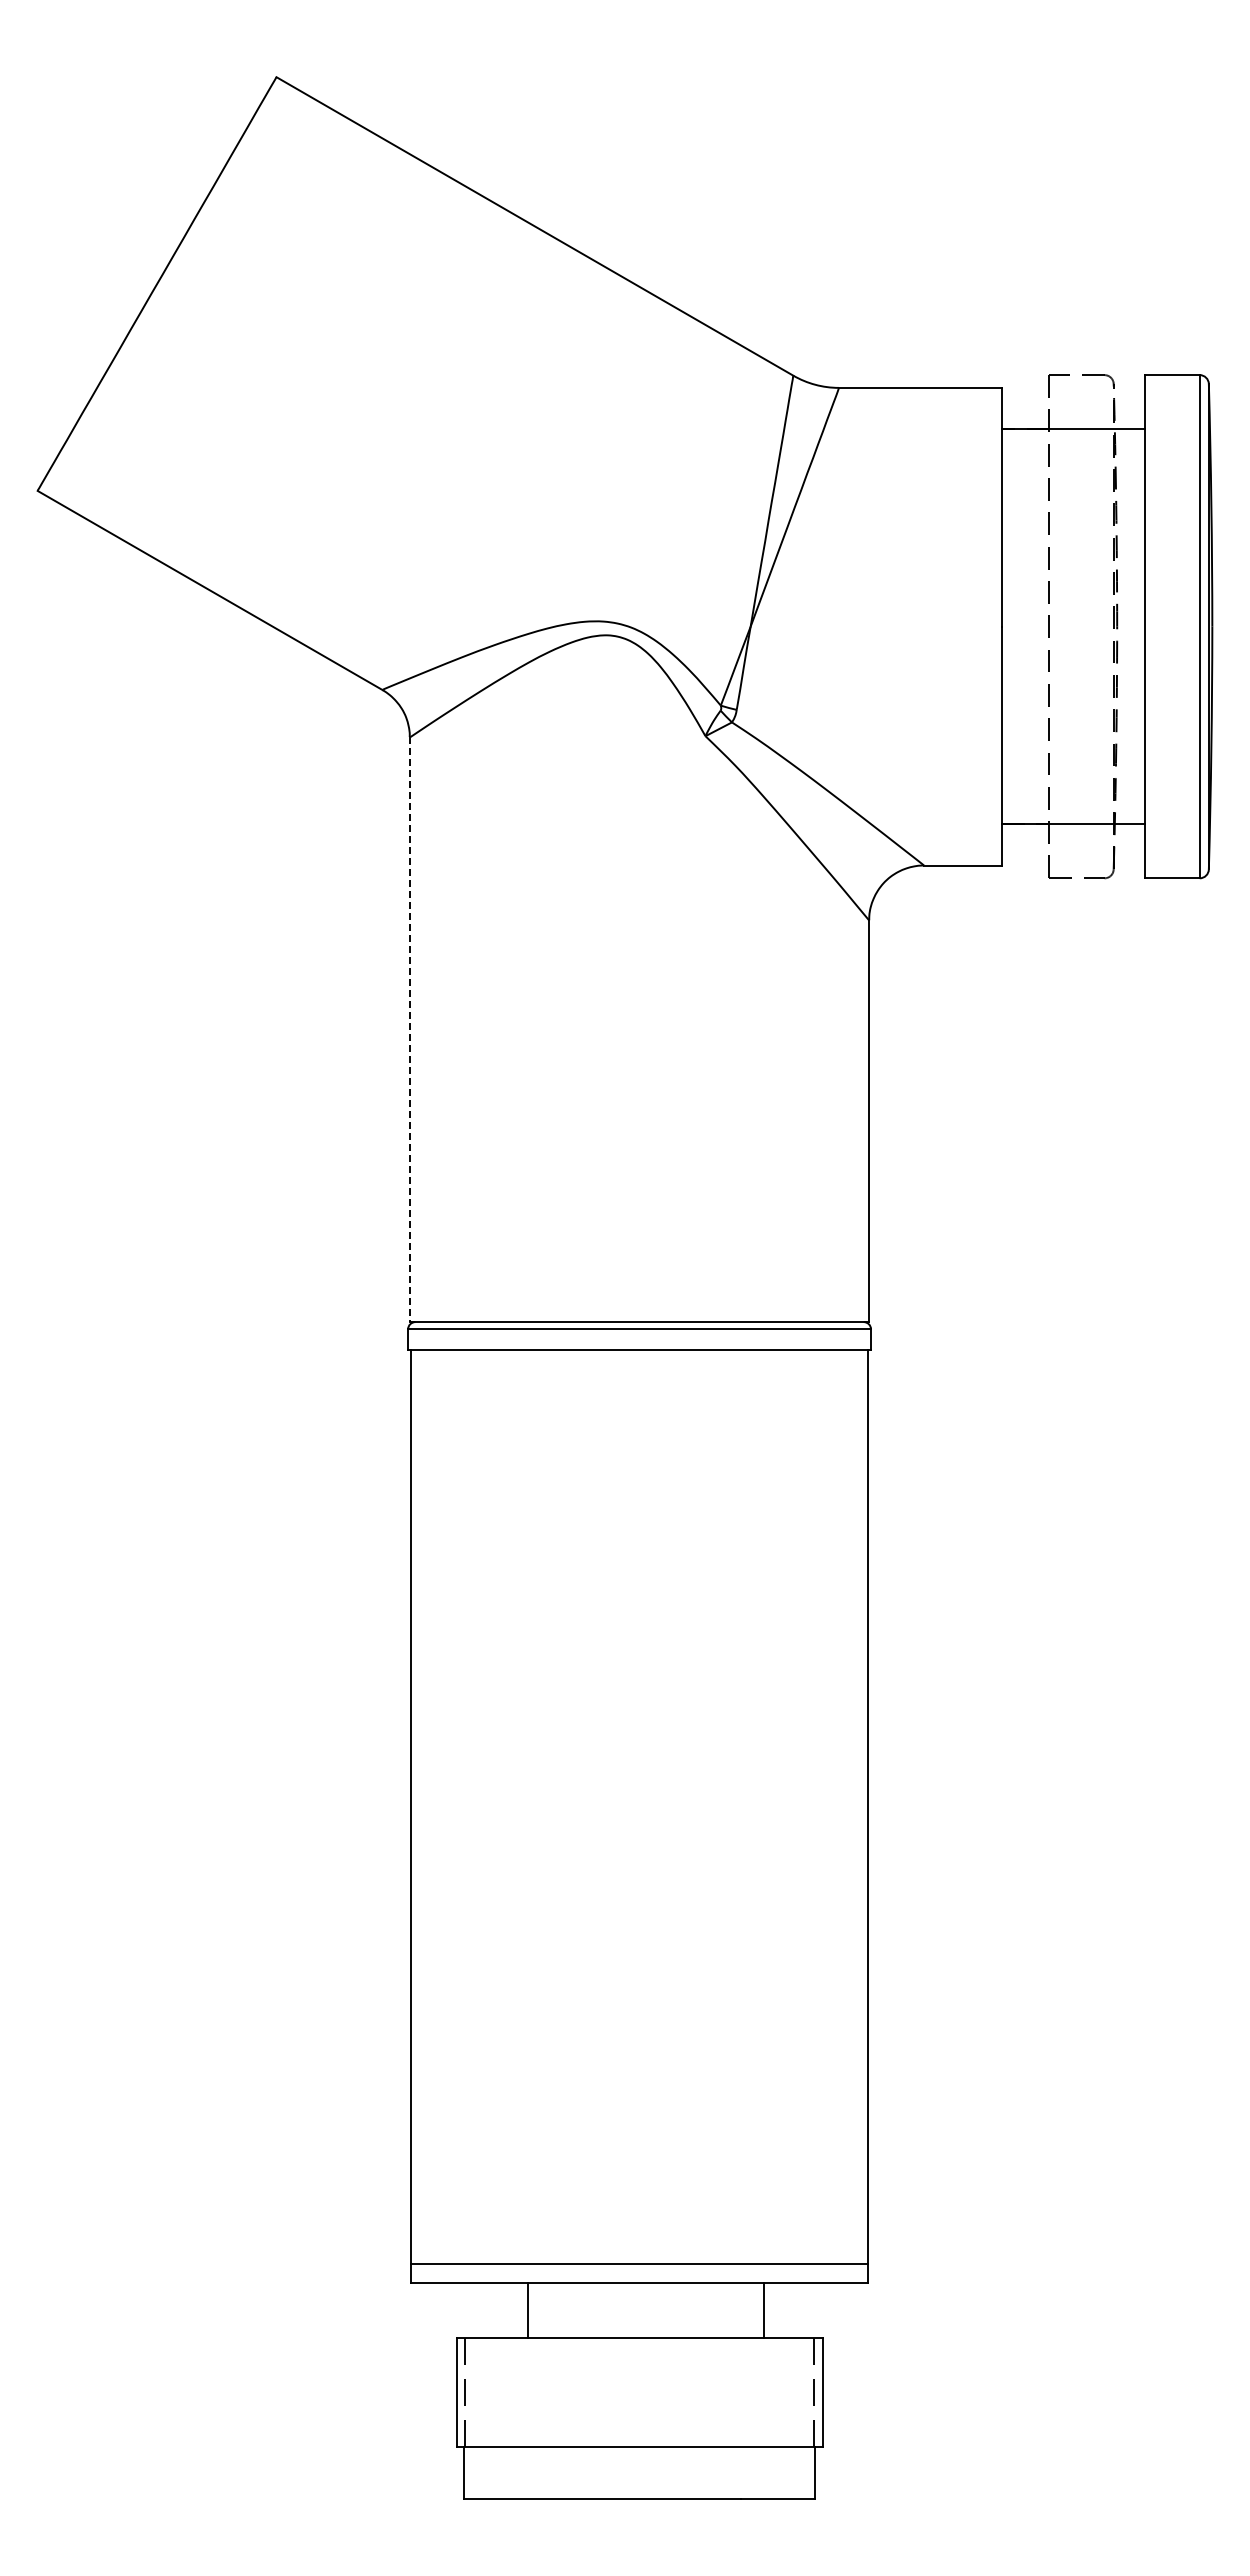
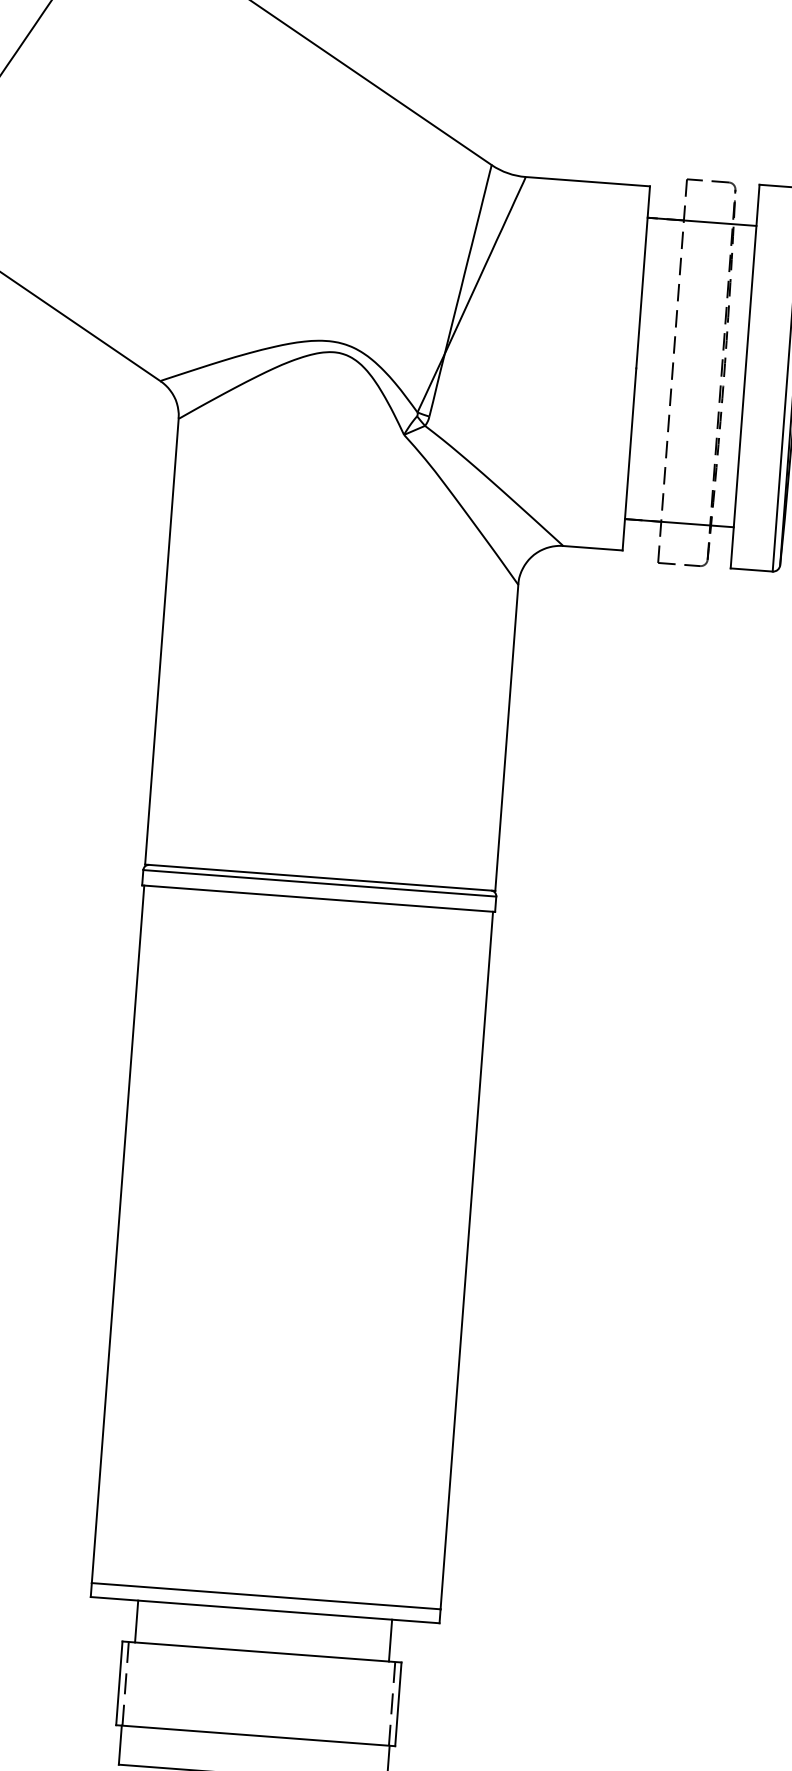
line: (409, 1029) -> (161, 641), dashed -> solid
line: (528, 2309) -> (137, 1620), moved
line: (764, 2309) -> (390, 1640), moved

